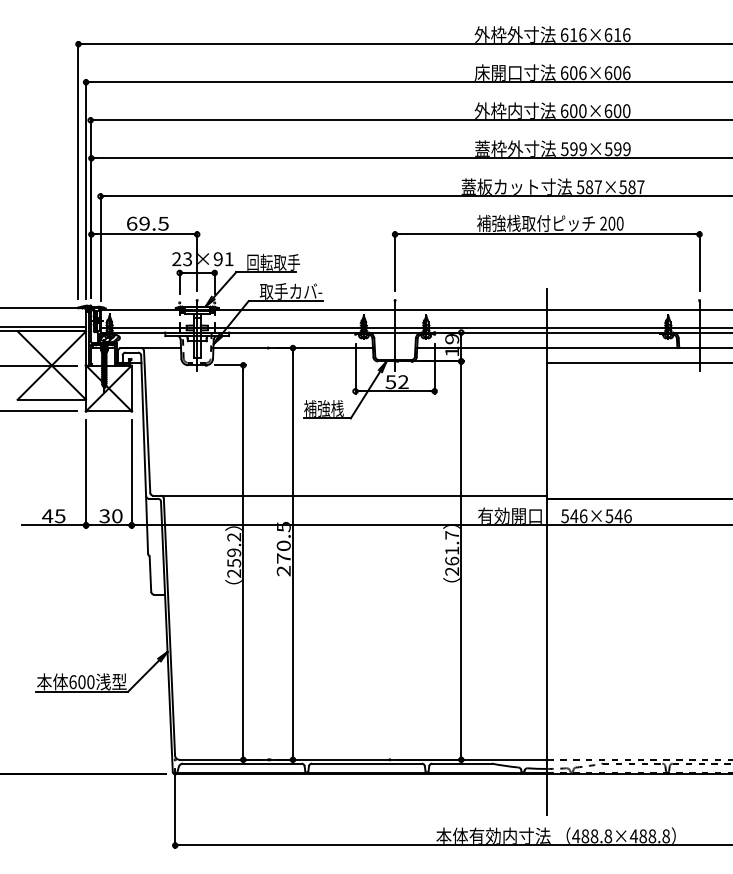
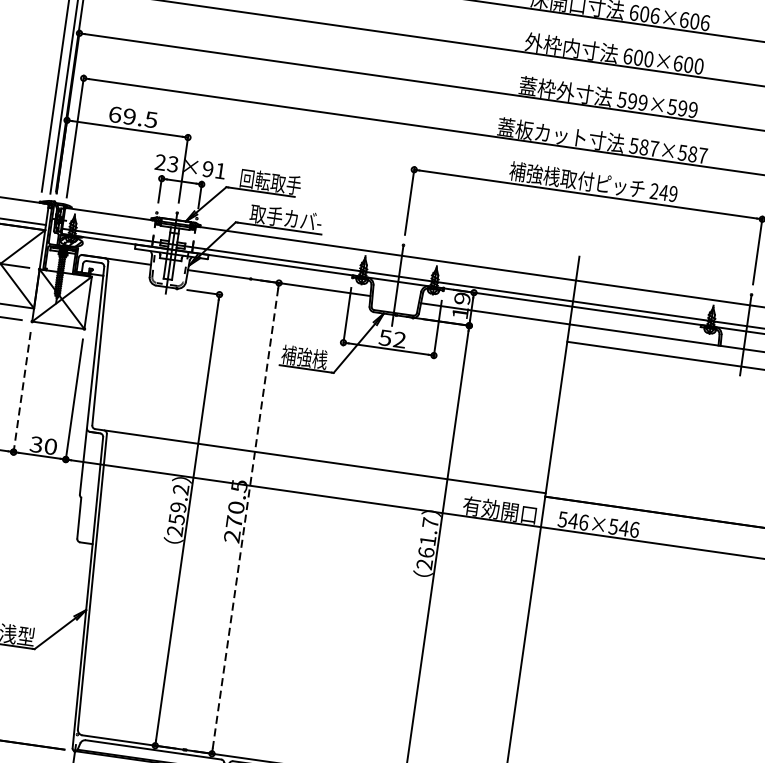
text: (615, 223) -> (668, 193), 200 -> 249
line: (86, 474) -> (22, 393), solid -> dashed
line: (292, 554) -> (244, 518), solid -> dashed

